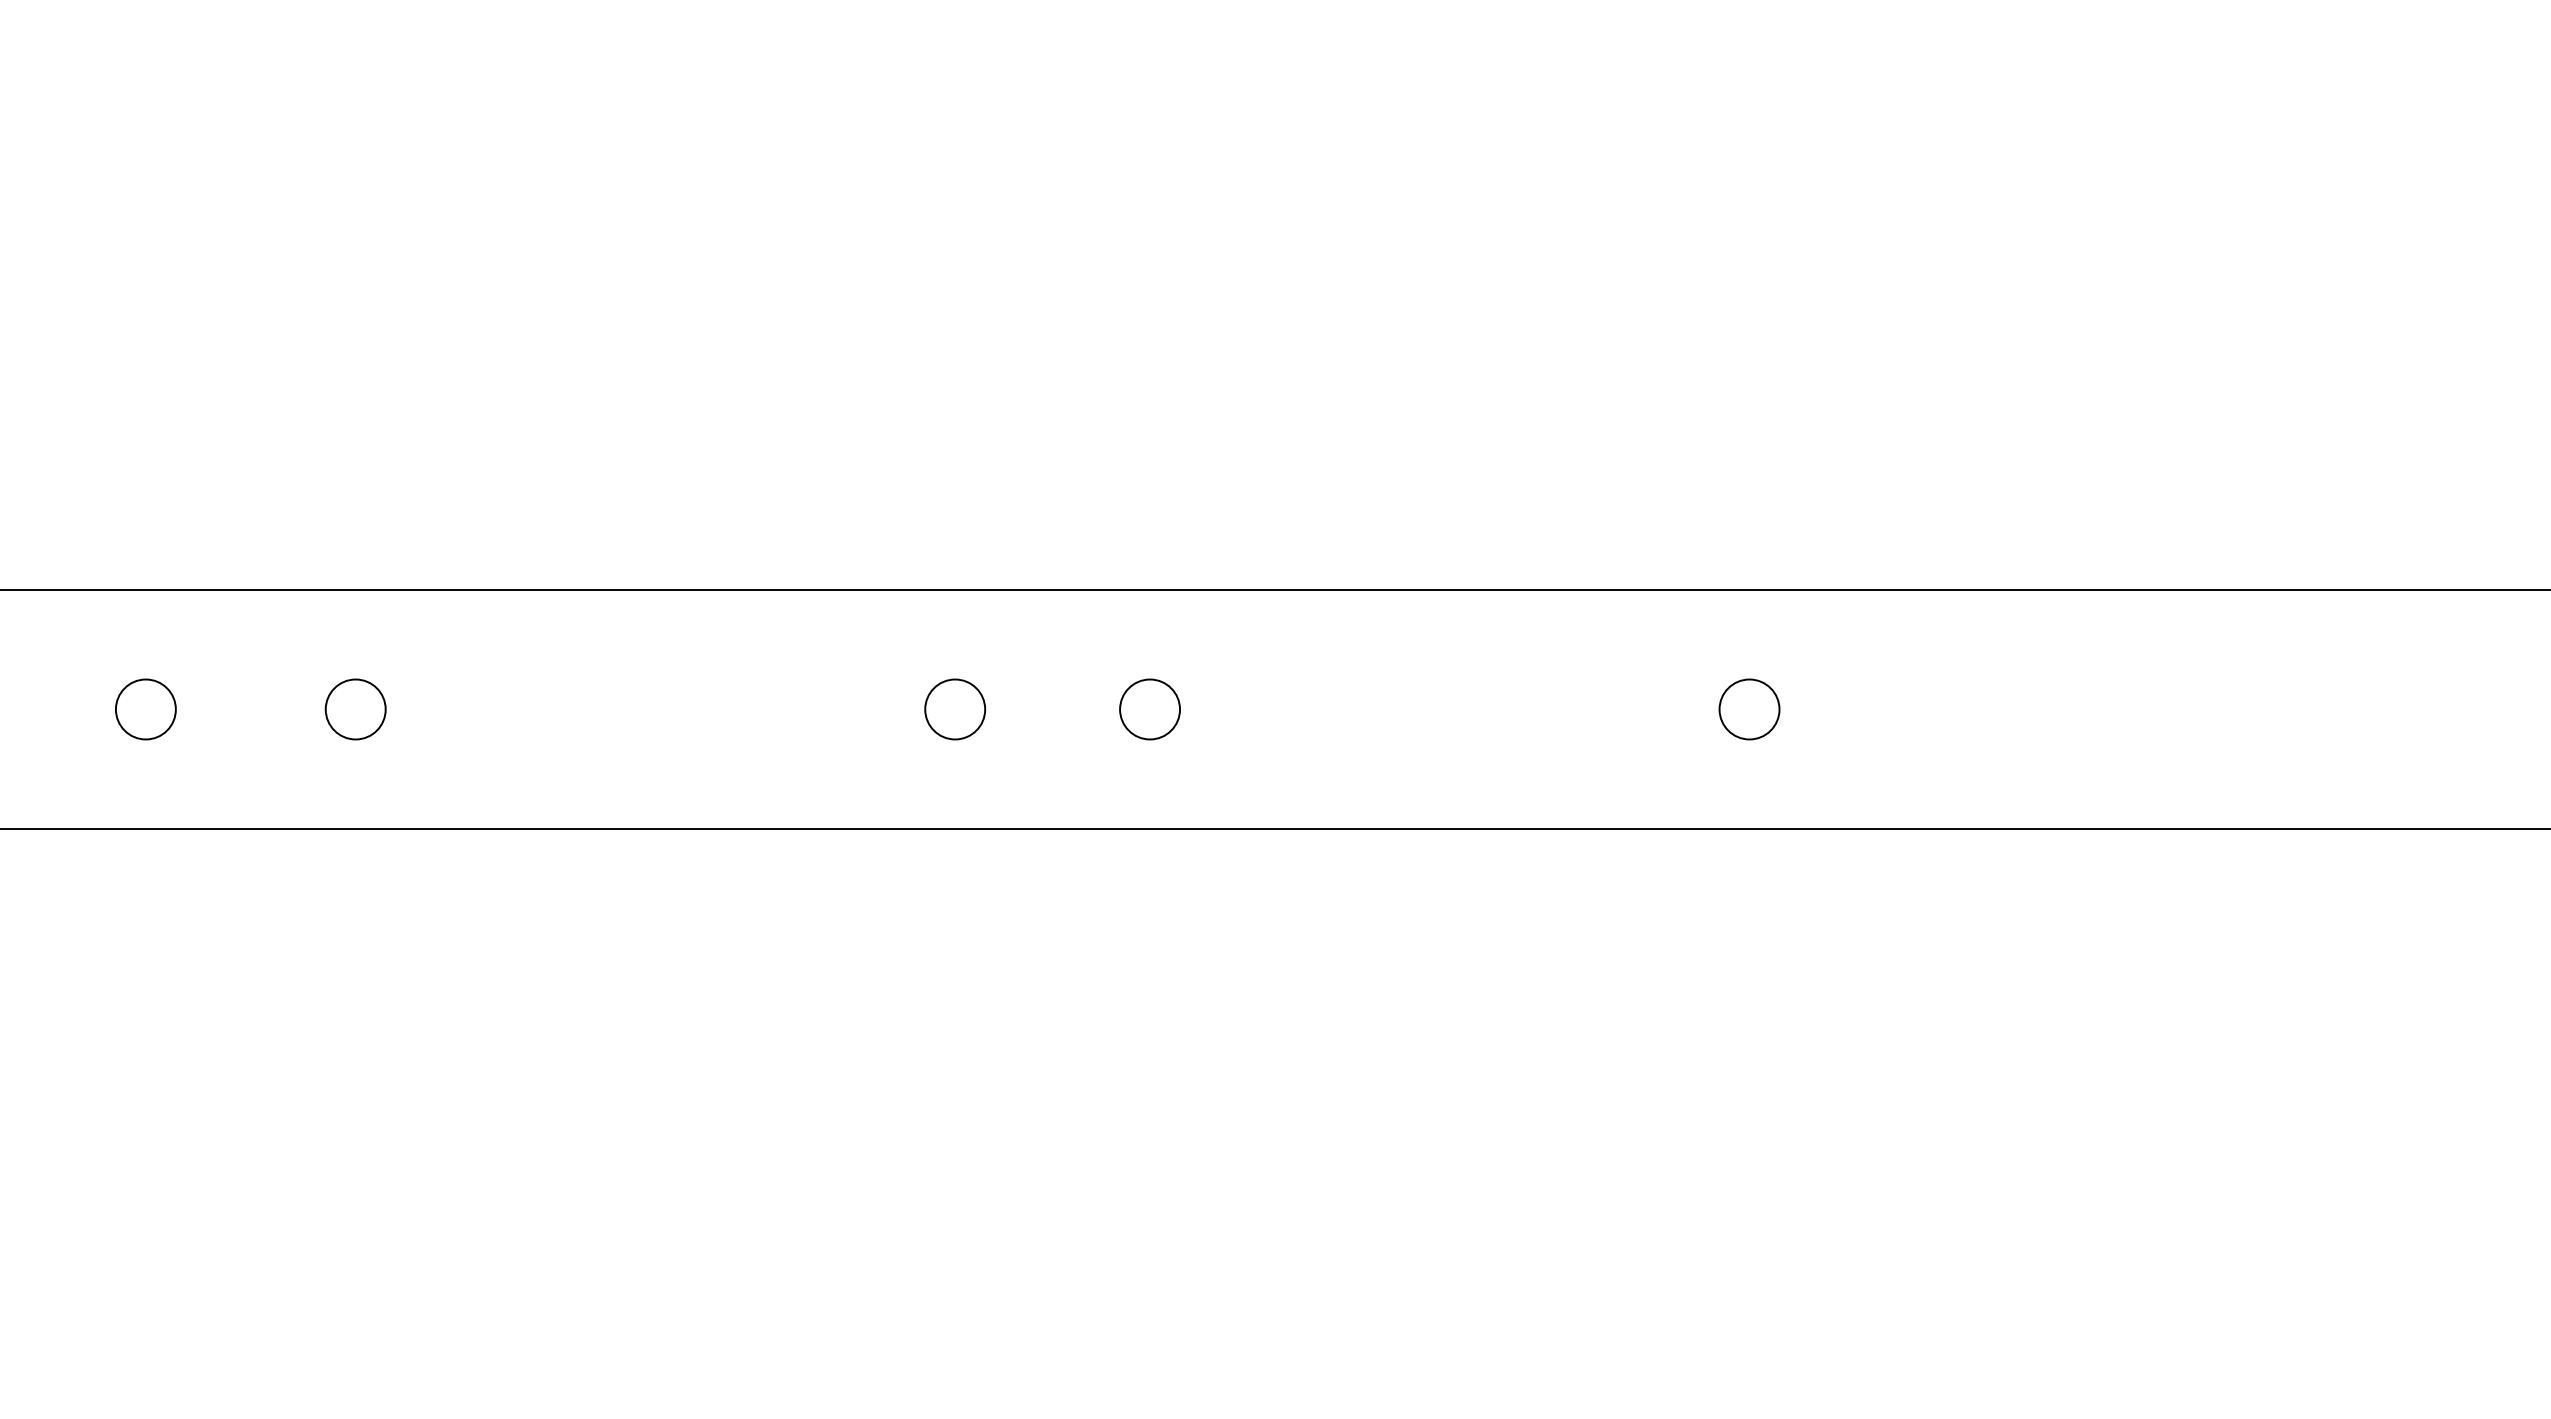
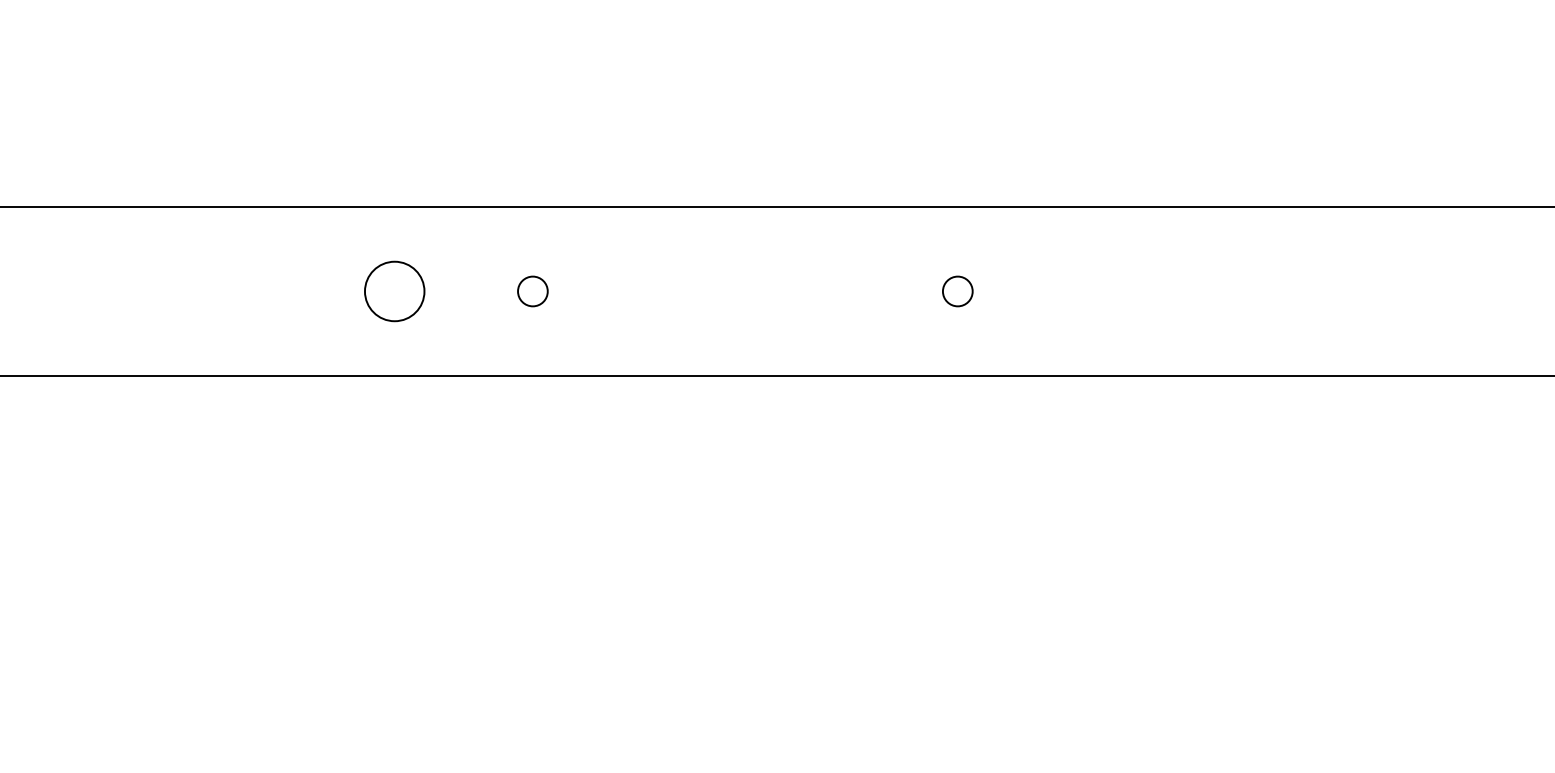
circle: (955, 709) -> (395, 291), size x1.4
circle: (1149, 709) -> (532, 291), size x0.7
circle: (1749, 709) -> (957, 291), size x0.7

